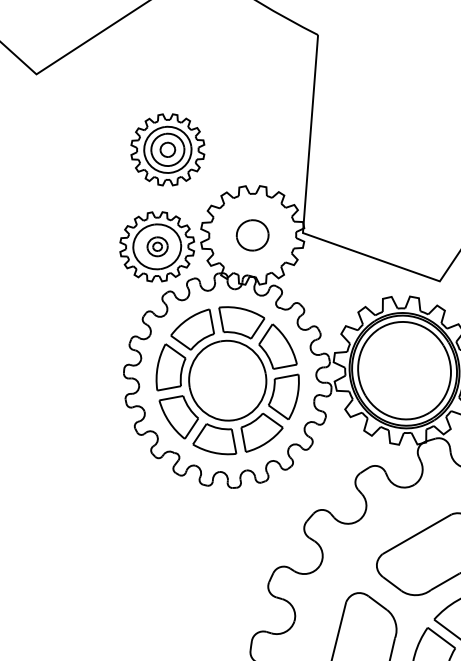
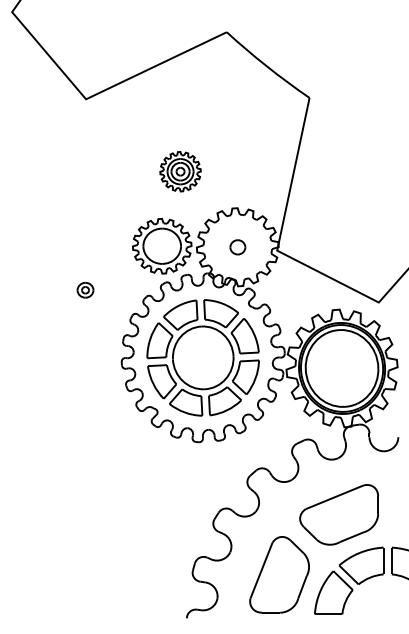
part: (167, 149) -> (180, 171), size x0.7
part: (252, 235) -> (237, 247), size x0.6
part: (157, 247) -> (85, 290), moved

